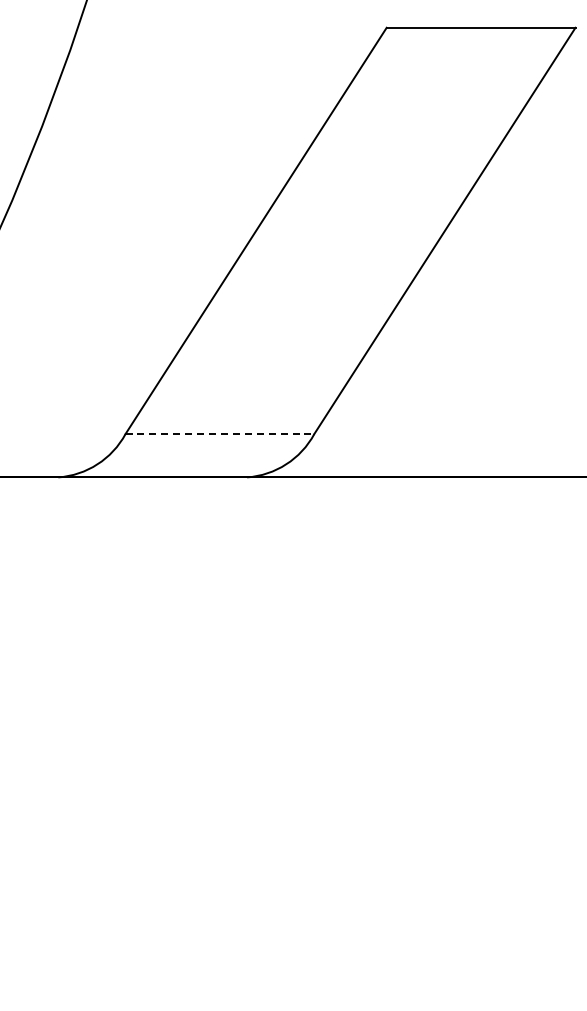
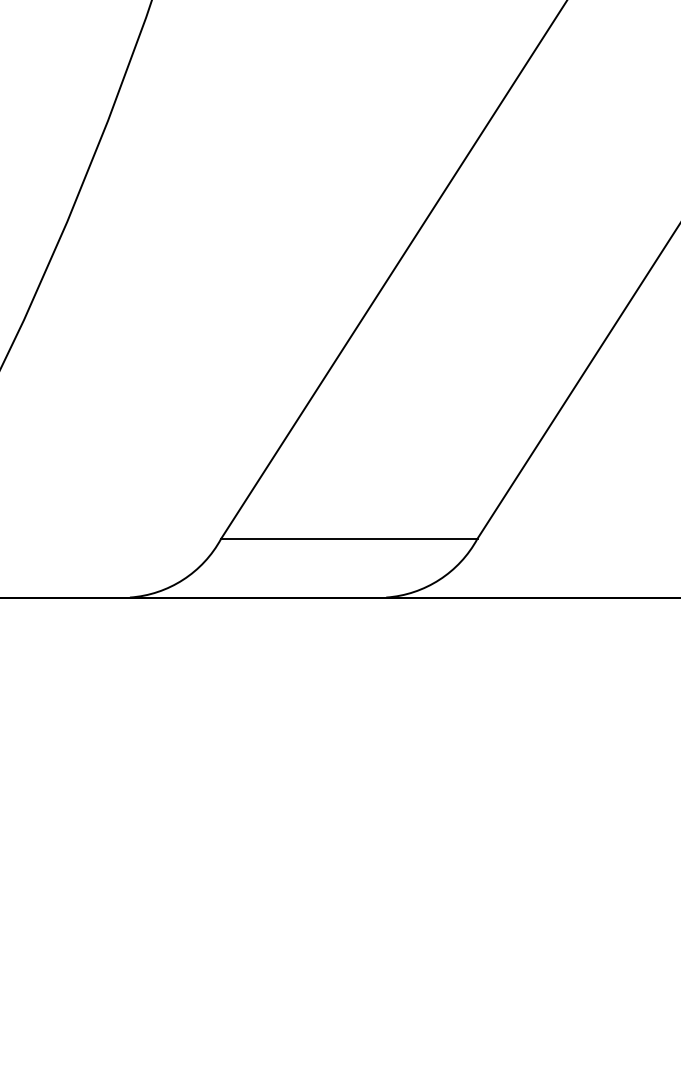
line: (220, 434) -> (350, 539), dashed -> solid

